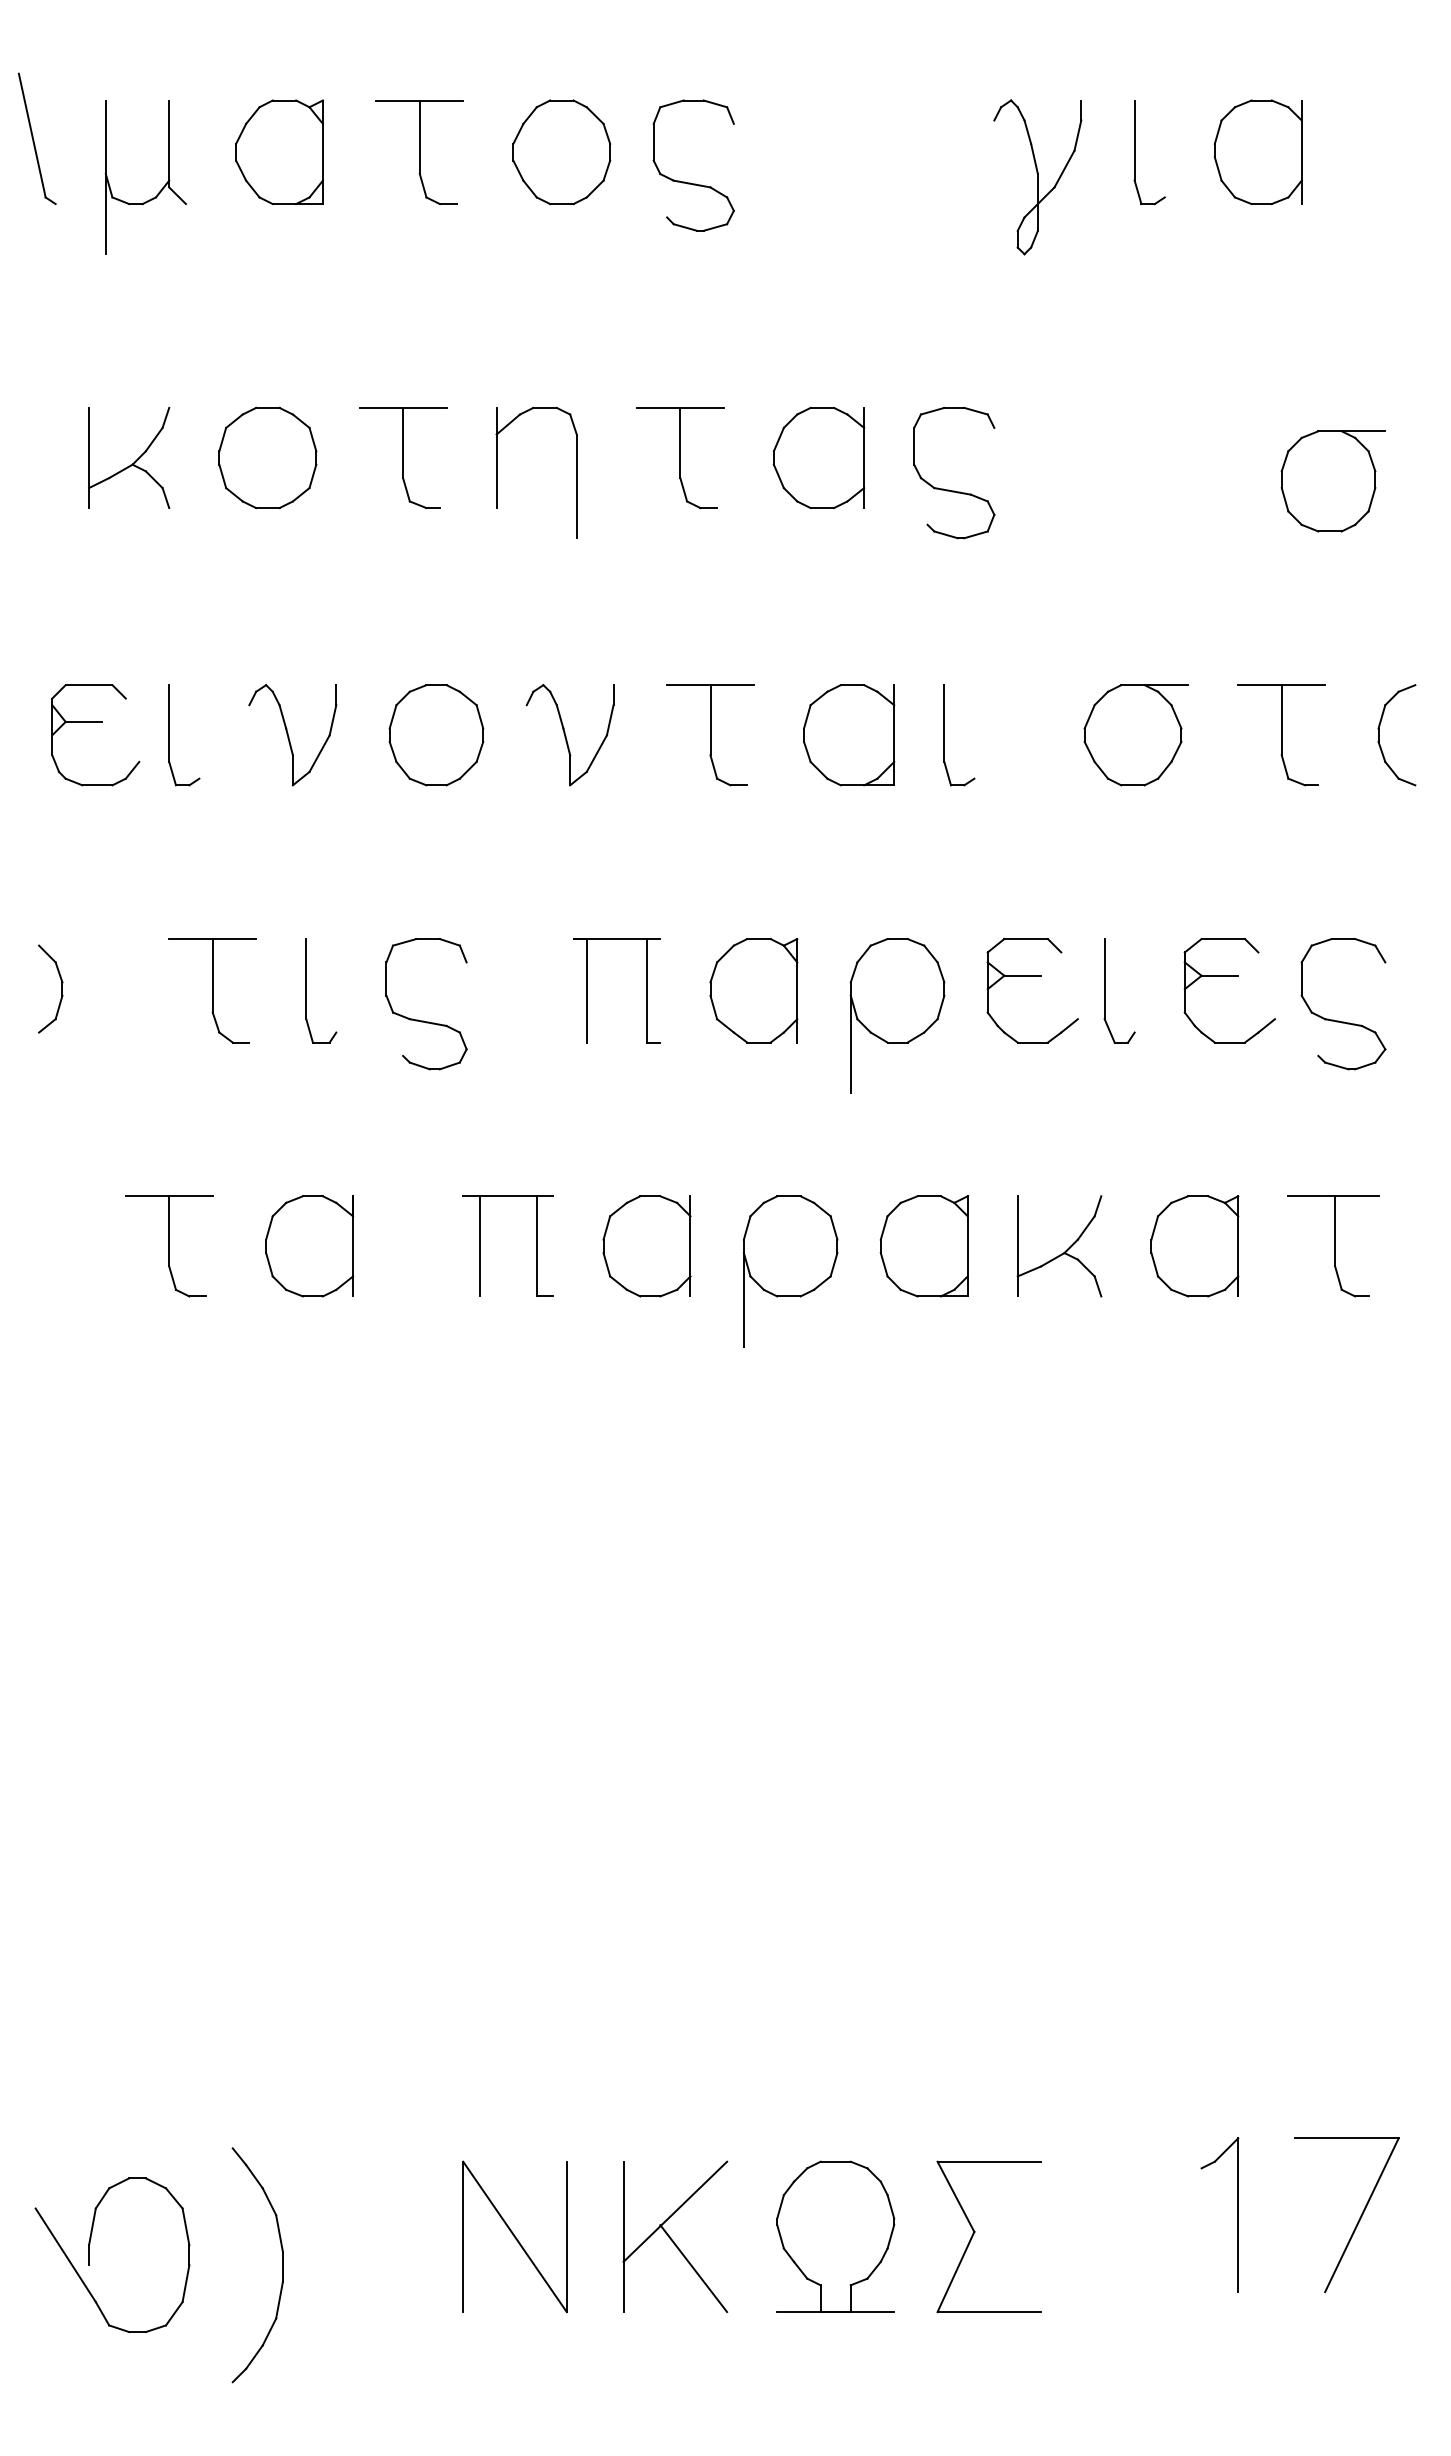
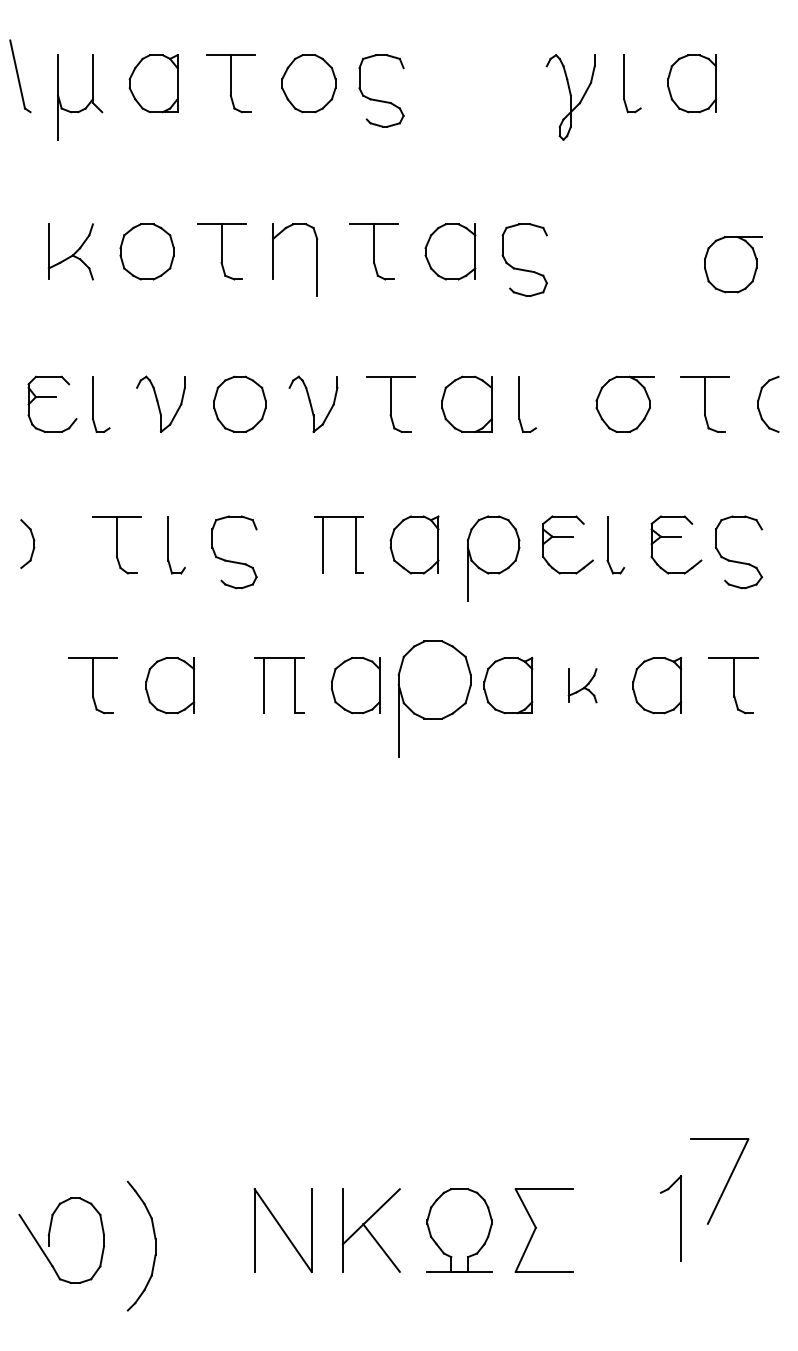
part: (1059, 1246) -> (582, 685), size x0.6
part: (790, 1271) -> (434, 699), size x1.4
part: (1357, 2220) -> (725, 1184), moved

